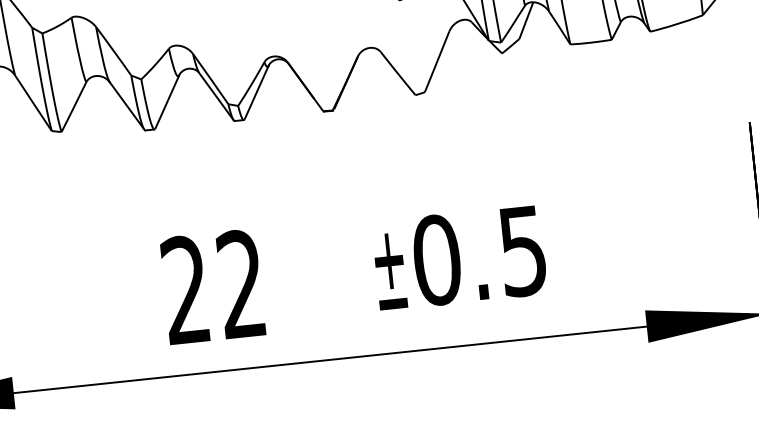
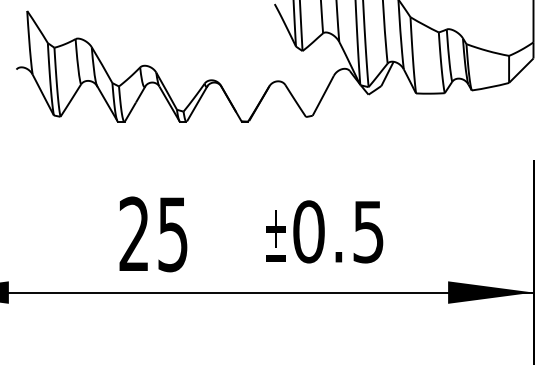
text: (240, 284) -> (172, 234), 22 -> 25

